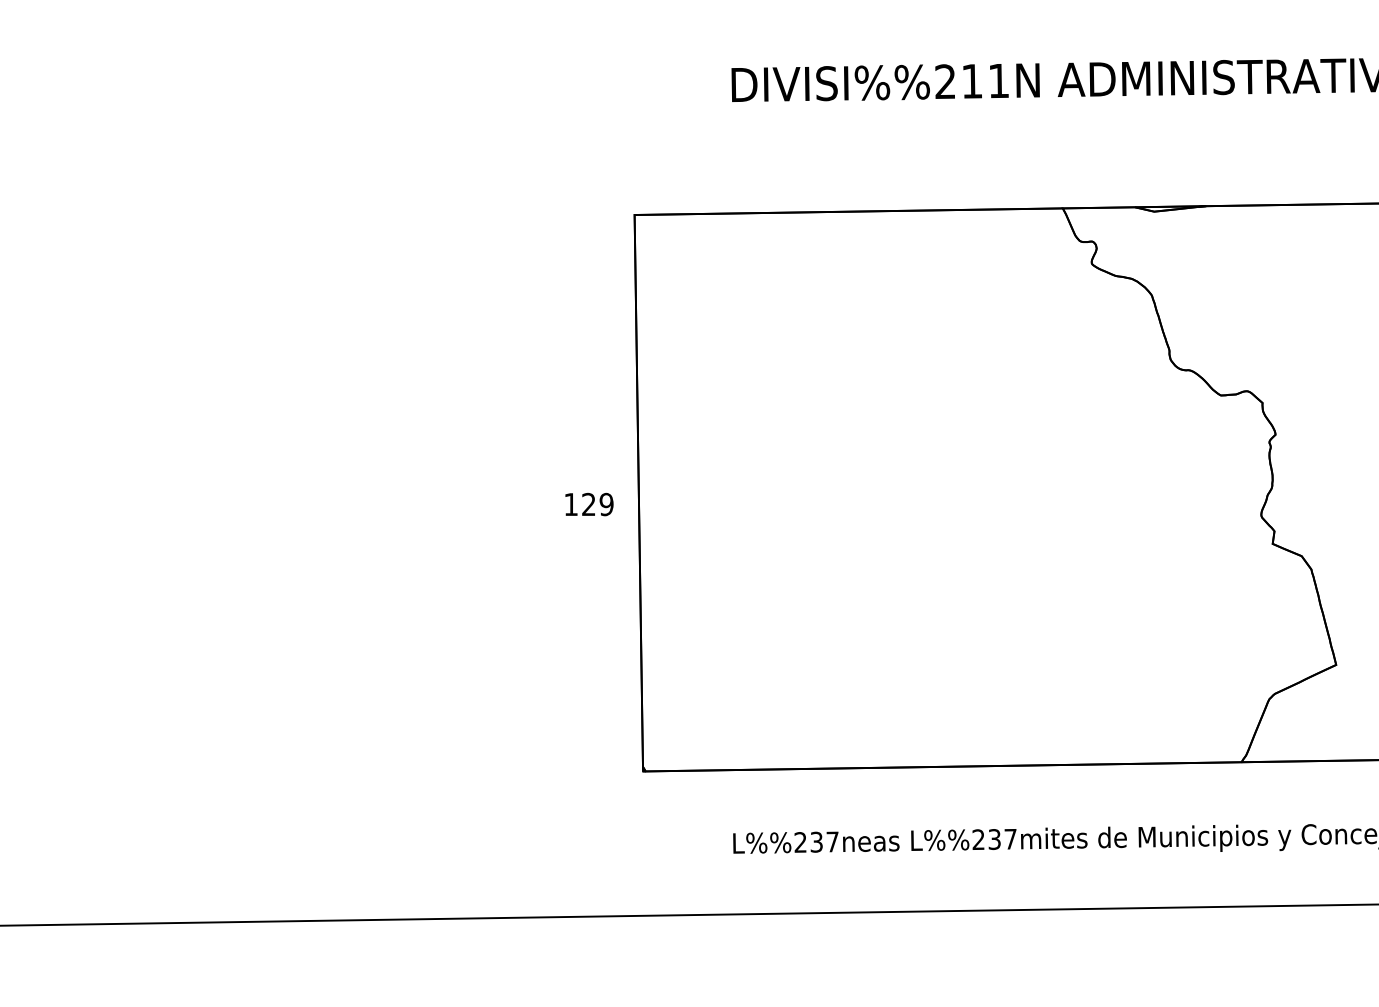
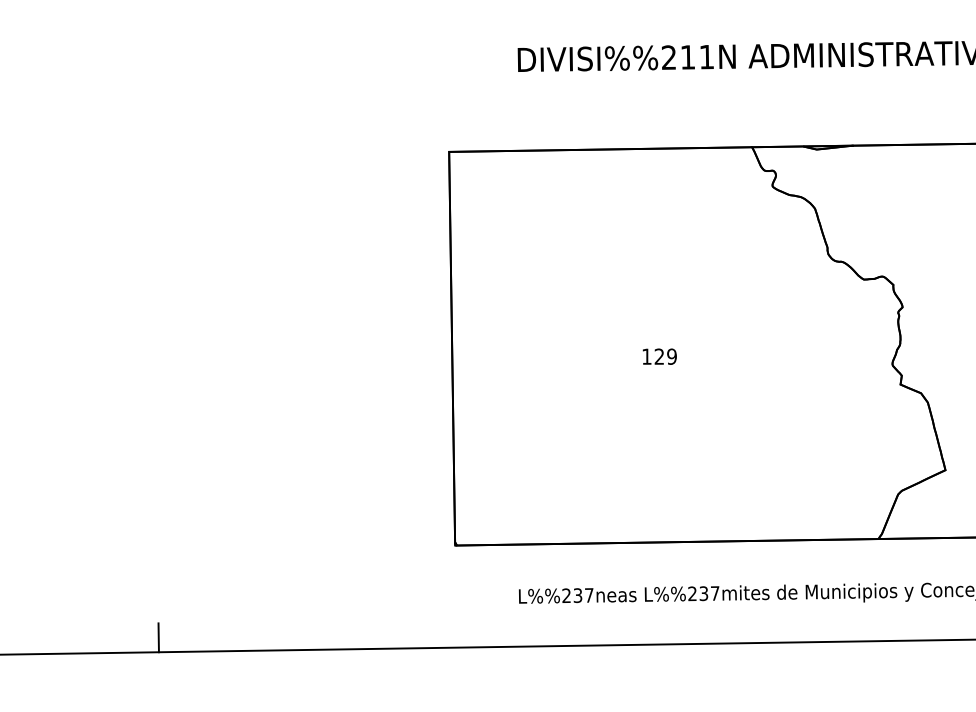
text: (589, 504) -> (659, 356), moved
line: (223, 901) -> (158, 637), added

